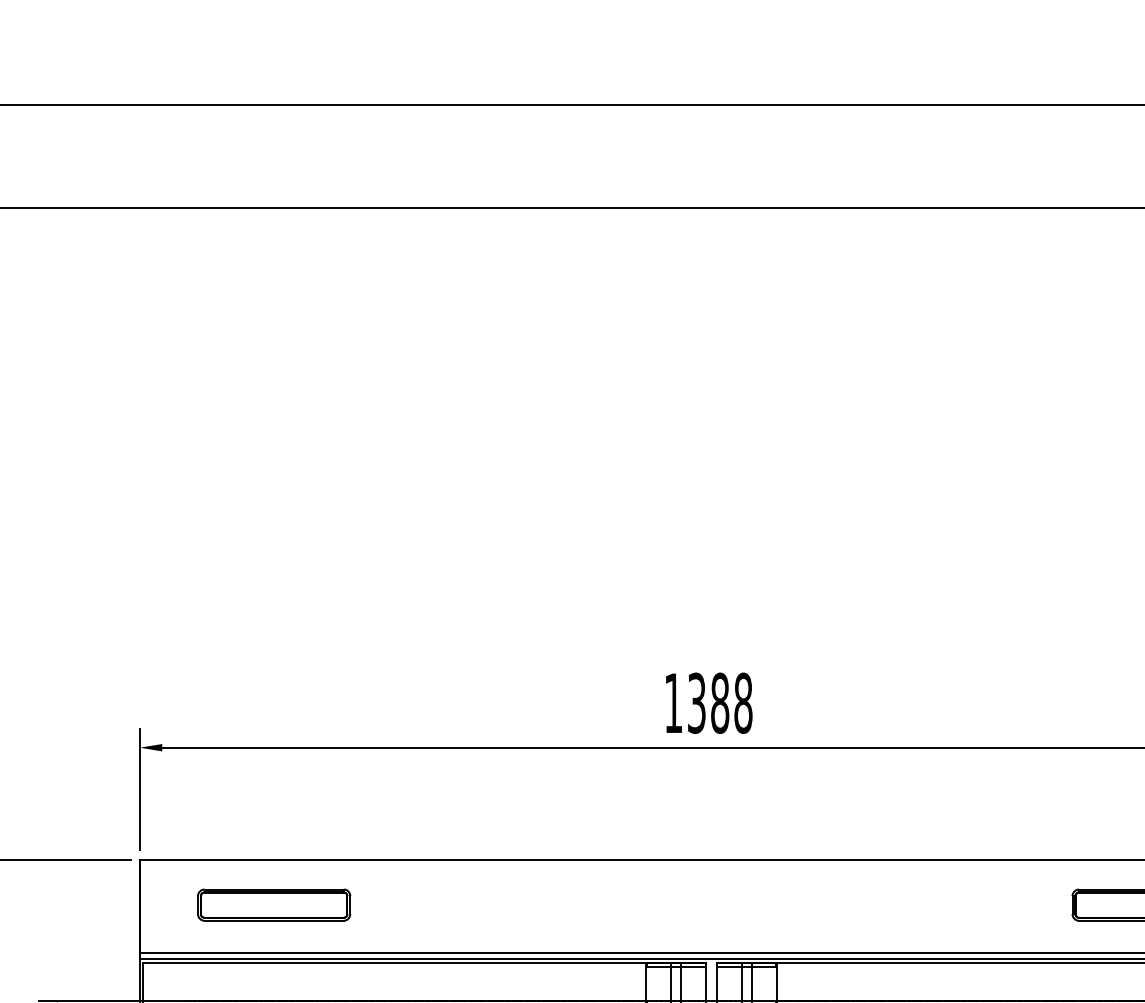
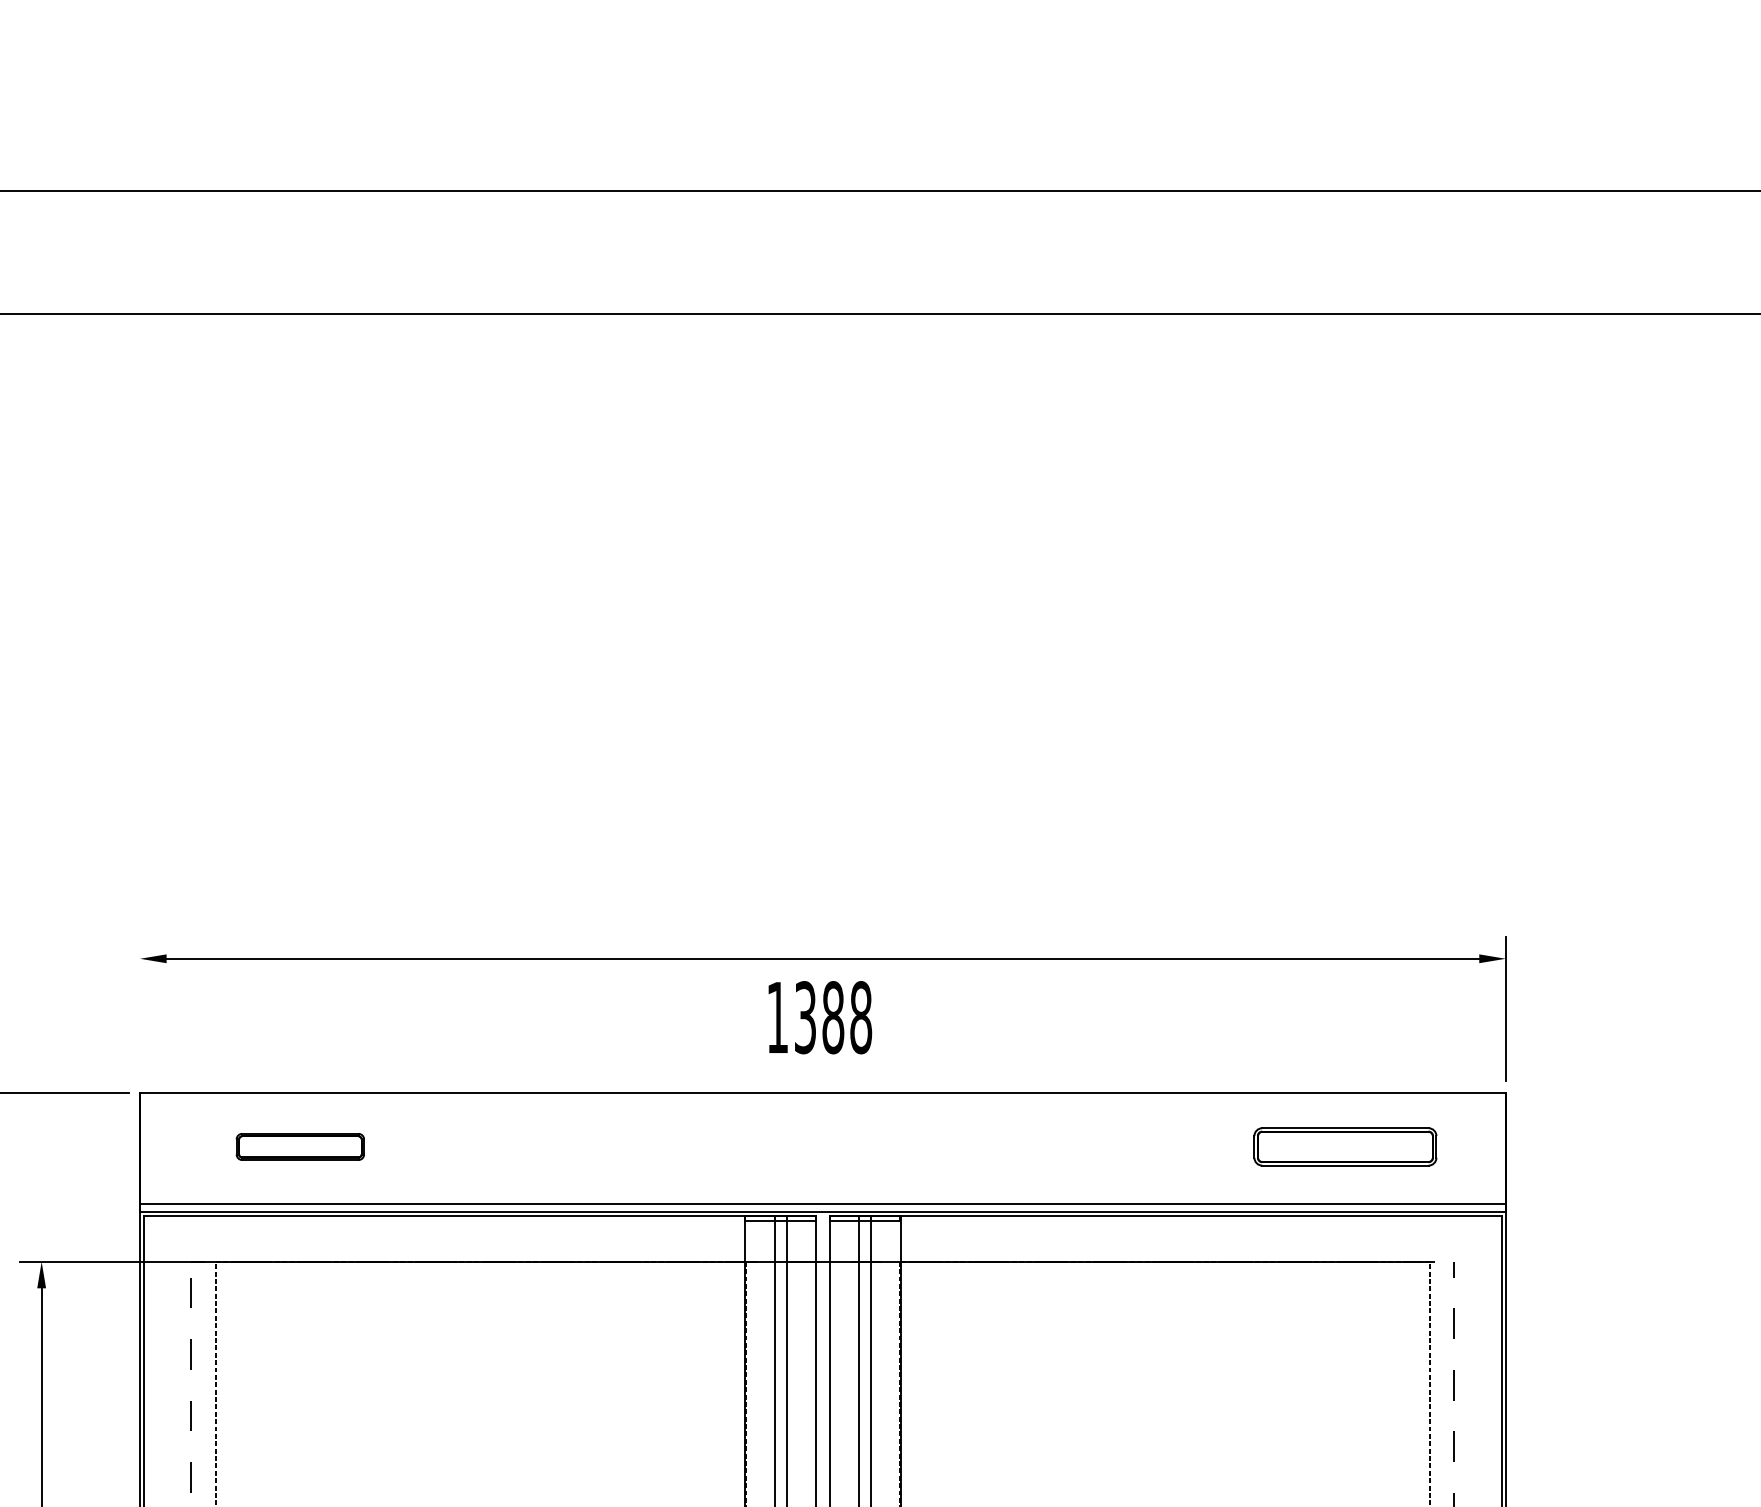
text: (709, 703) -> (820, 1017), moved
line: (140, 789) -> (140, 1008), removed
part: (274, 904) -> (300, 1146), size x0.7

